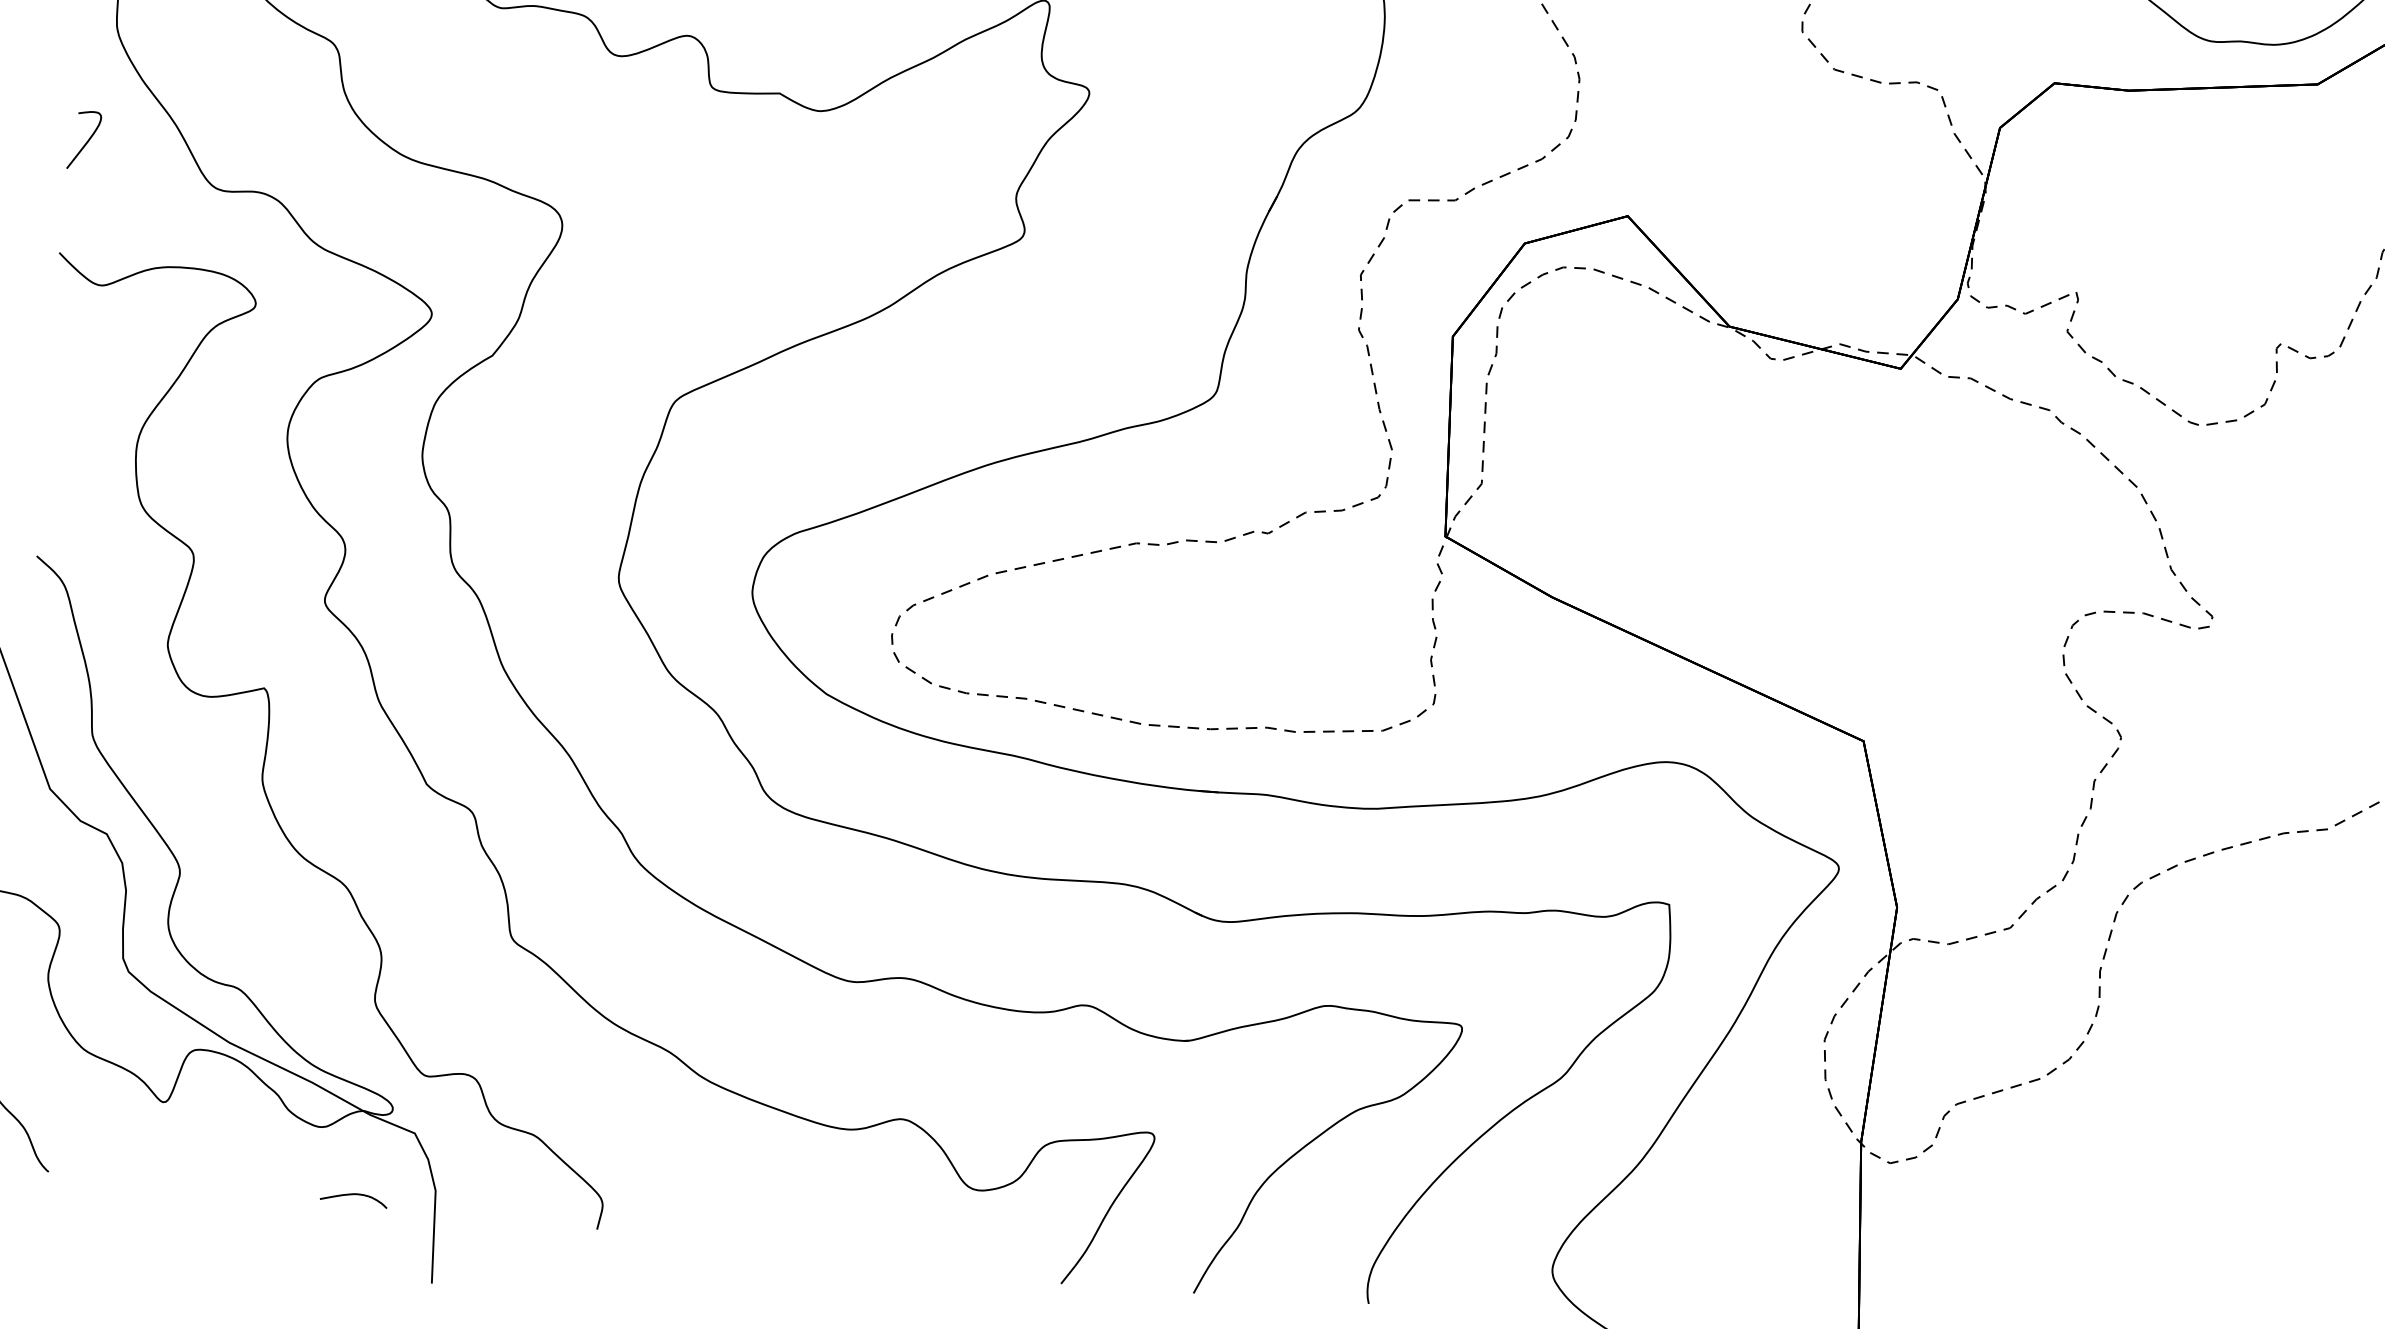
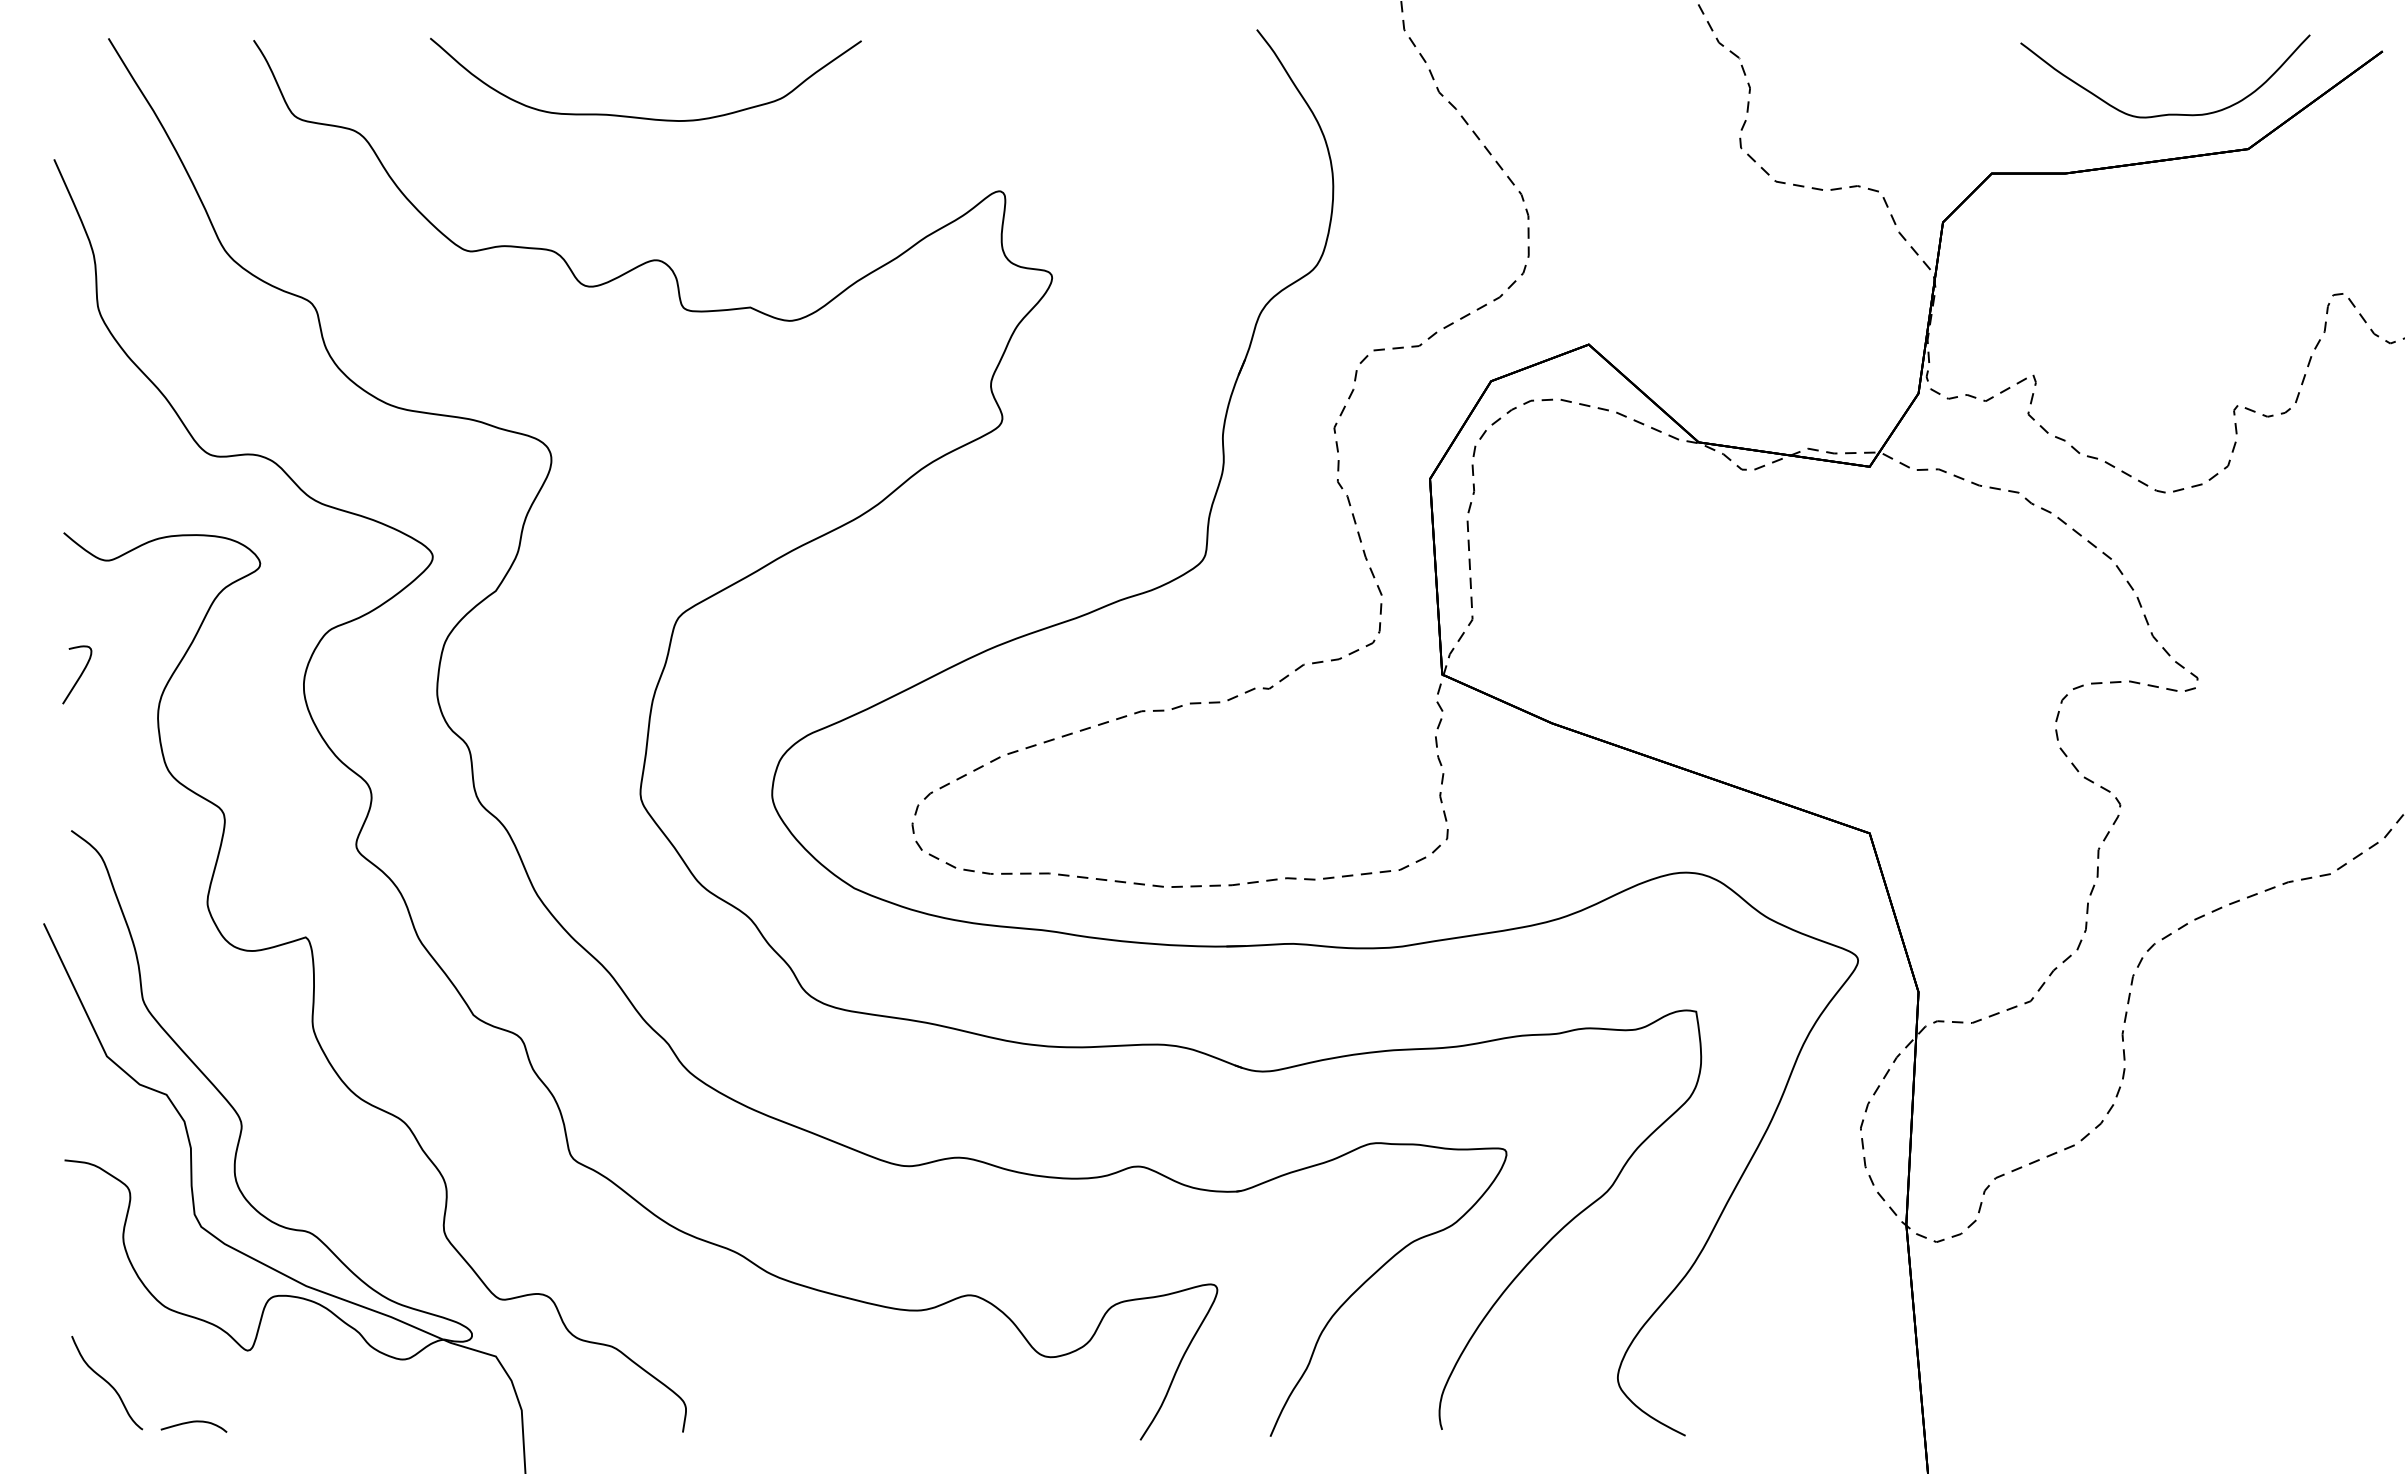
curve: (86, 141) -> (79, 675), moved
curve: (353, 1195) -> (193, 1422), moved

